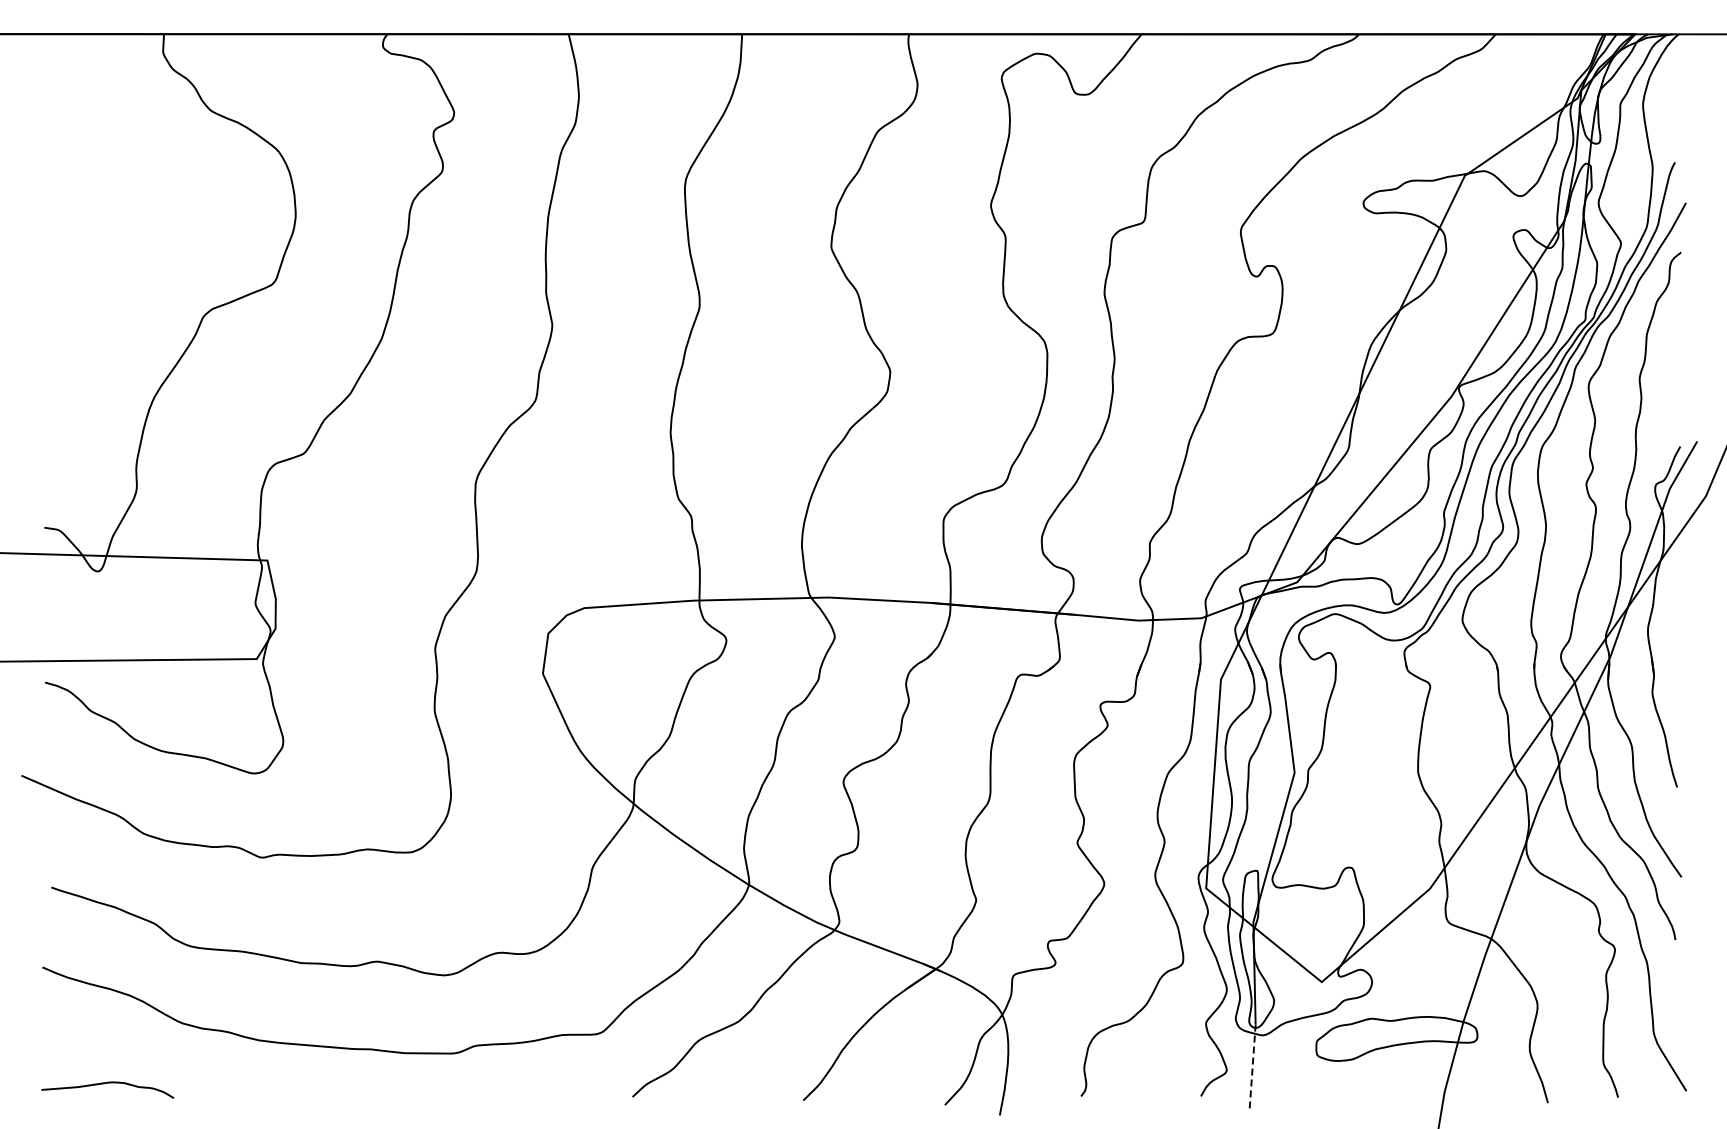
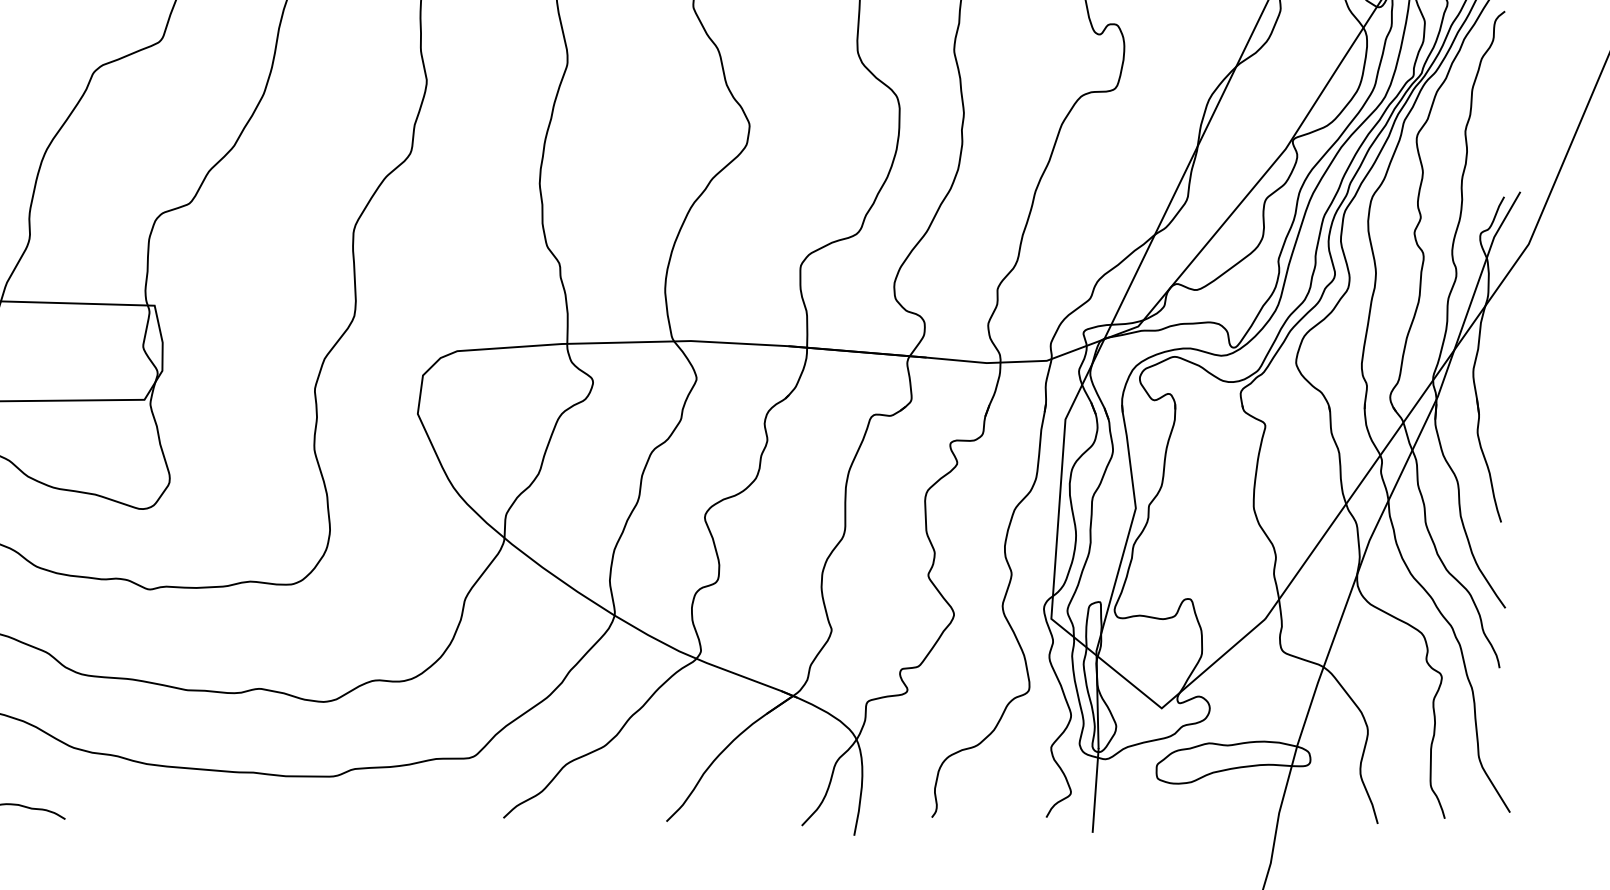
line: (1252, 1068) -> (1095, 790), dashed -> solid

